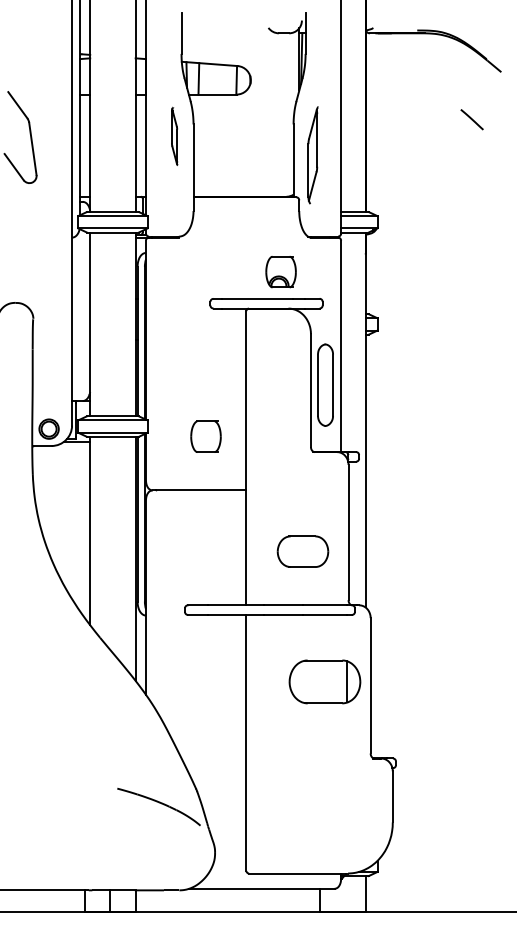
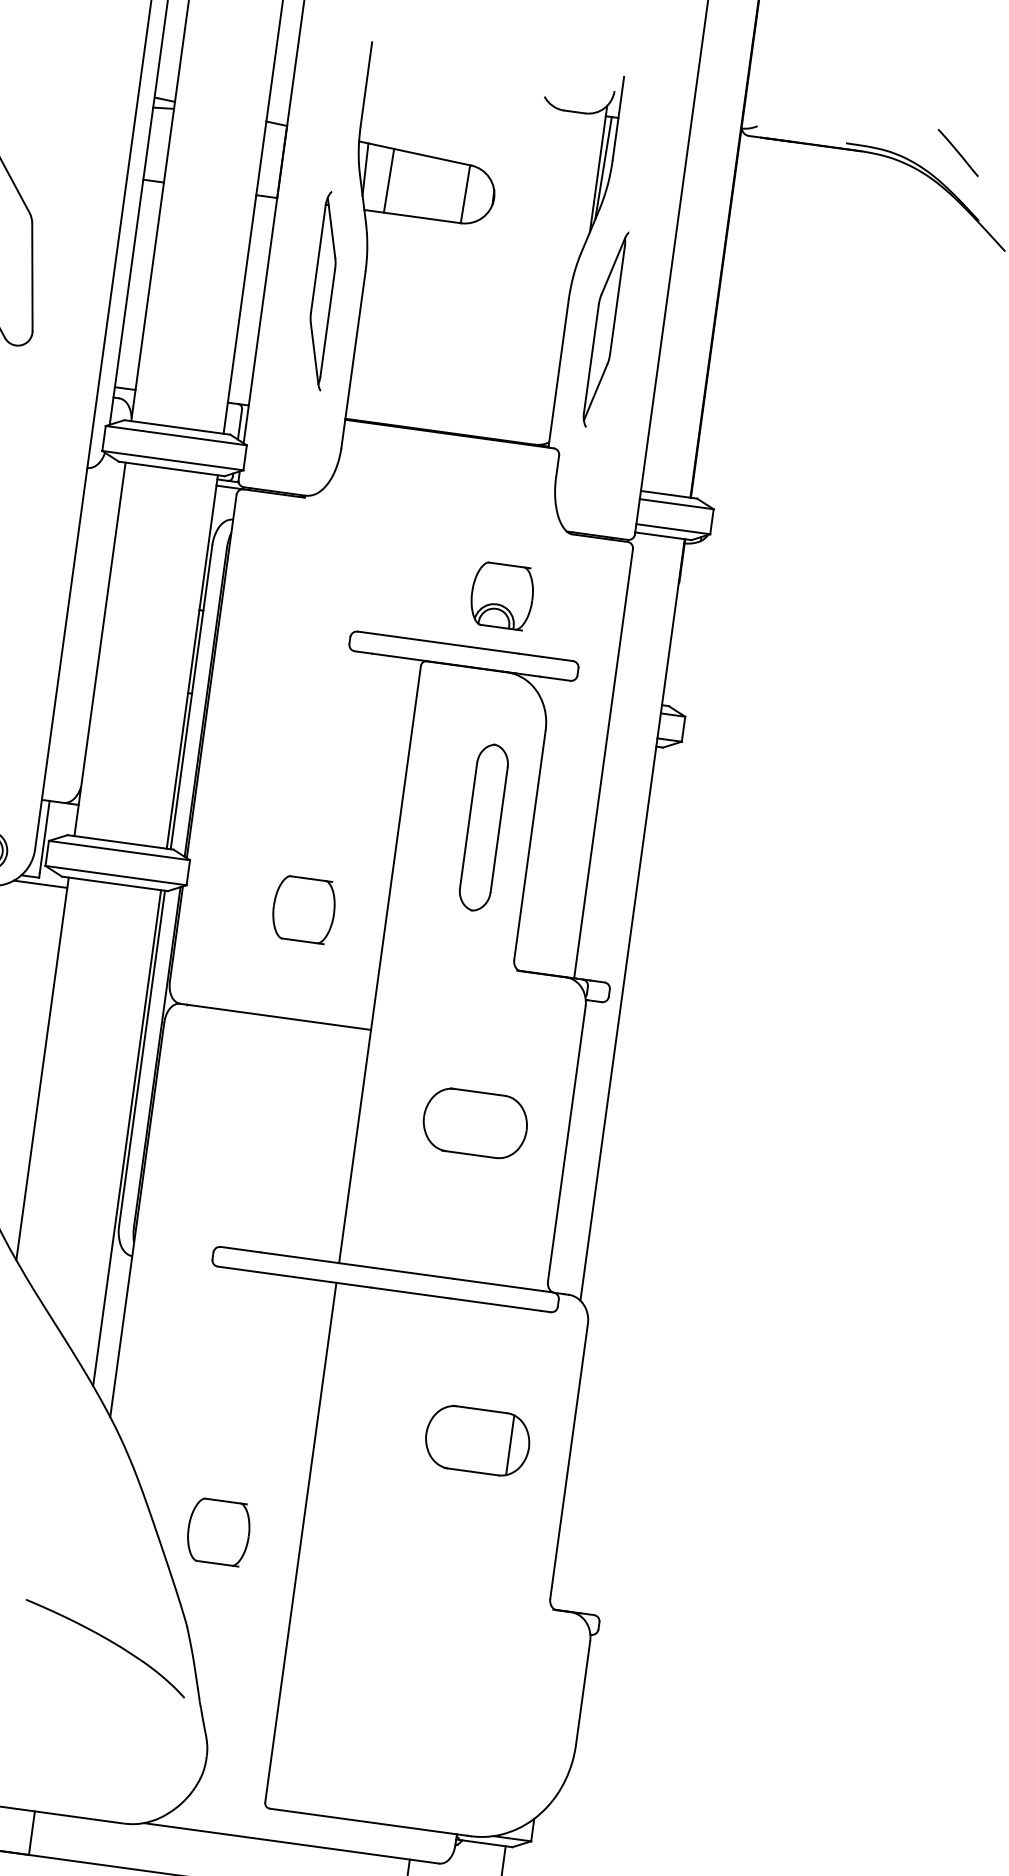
line: (471, 119) -> (957, 152), moved
part: (174, 136) -> (323, 291), size x1.67
part: (312, 155) -> (603, 329), moved
part: (325, 384) -> (484, 826), moved
part: (302, 551) -> (474, 1122), moved
part: (325, 681) -> (478, 1440), size x0.71
part: (205, 743) -> (217, 1532), added

